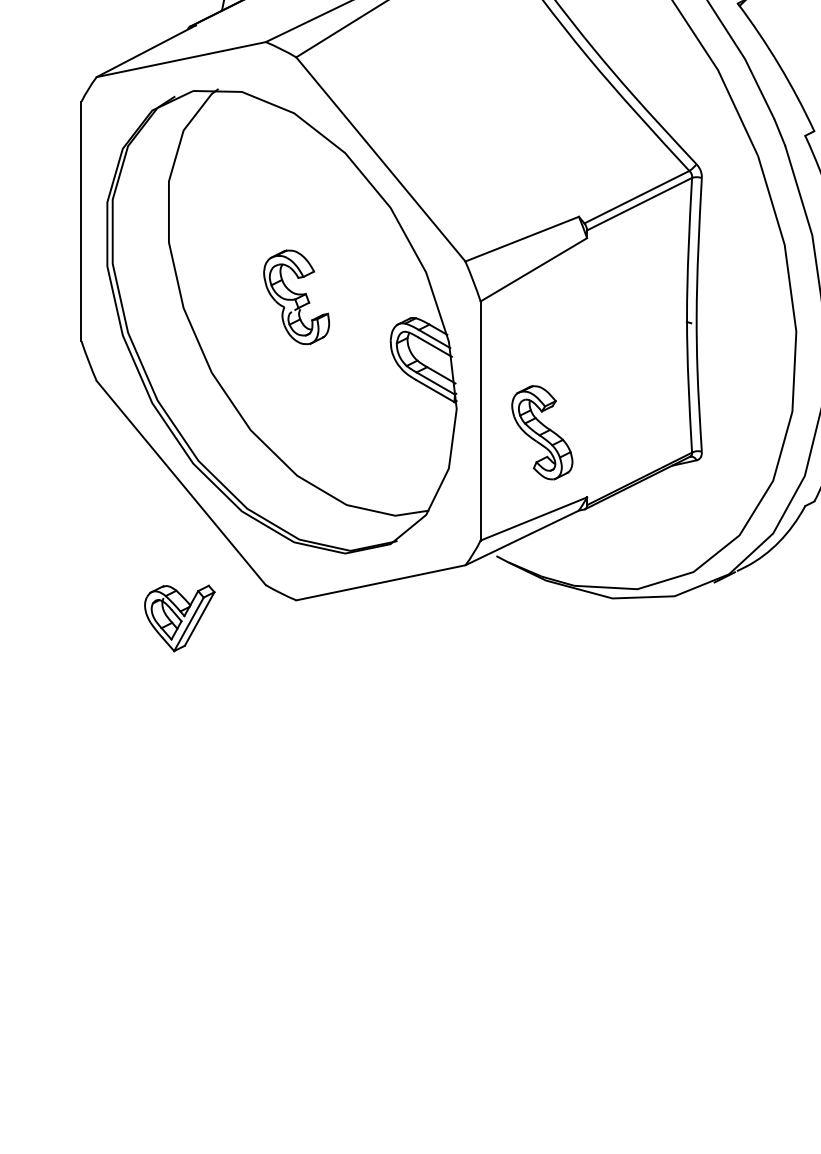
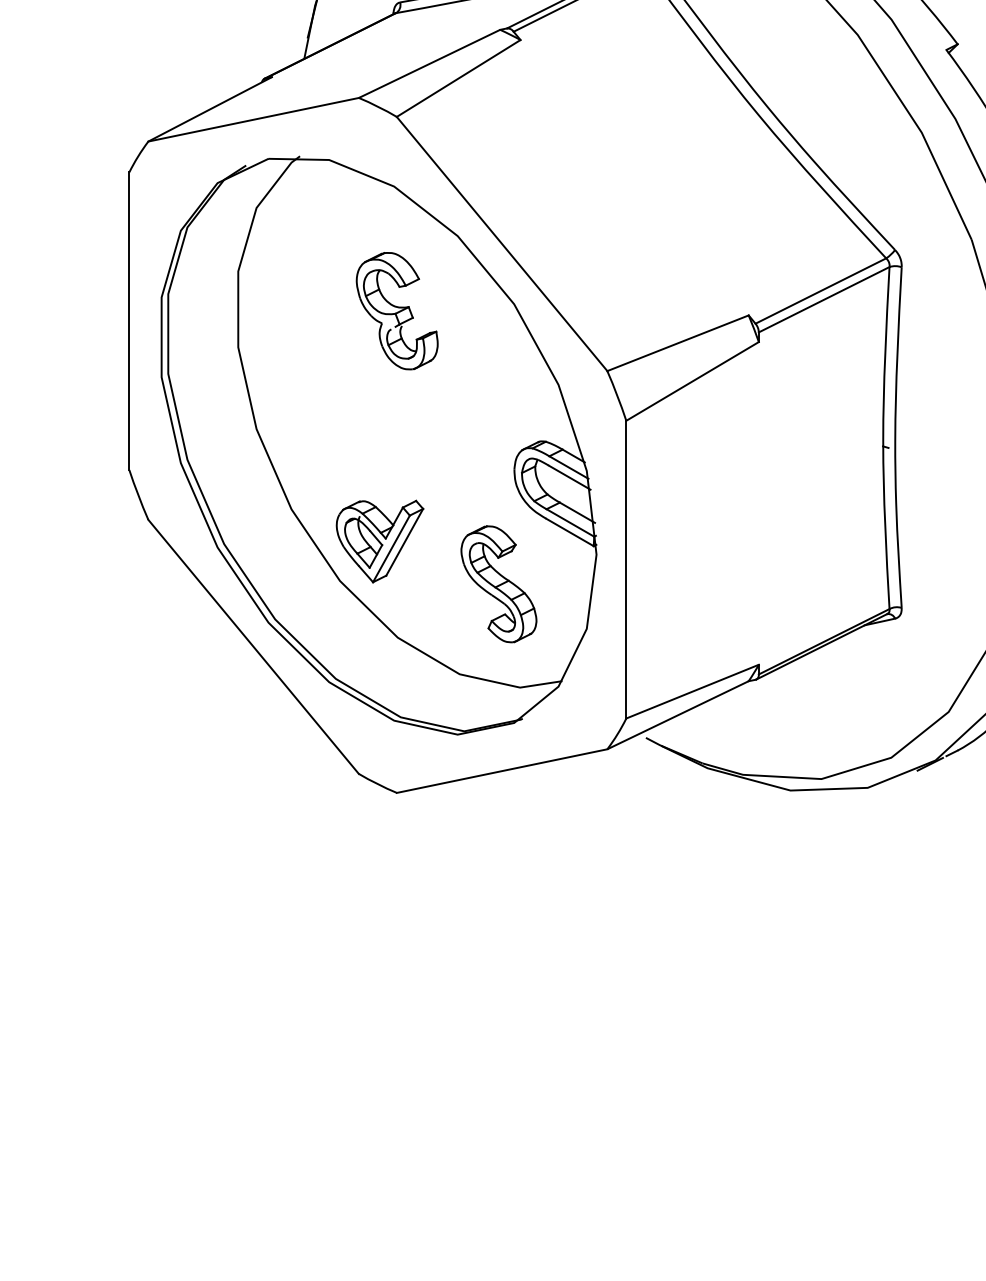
part: (296, 297) -> (397, 311), moved
part: (542, 432) -> (499, 583), moved
part: (179, 618) -> (379, 541), moved

